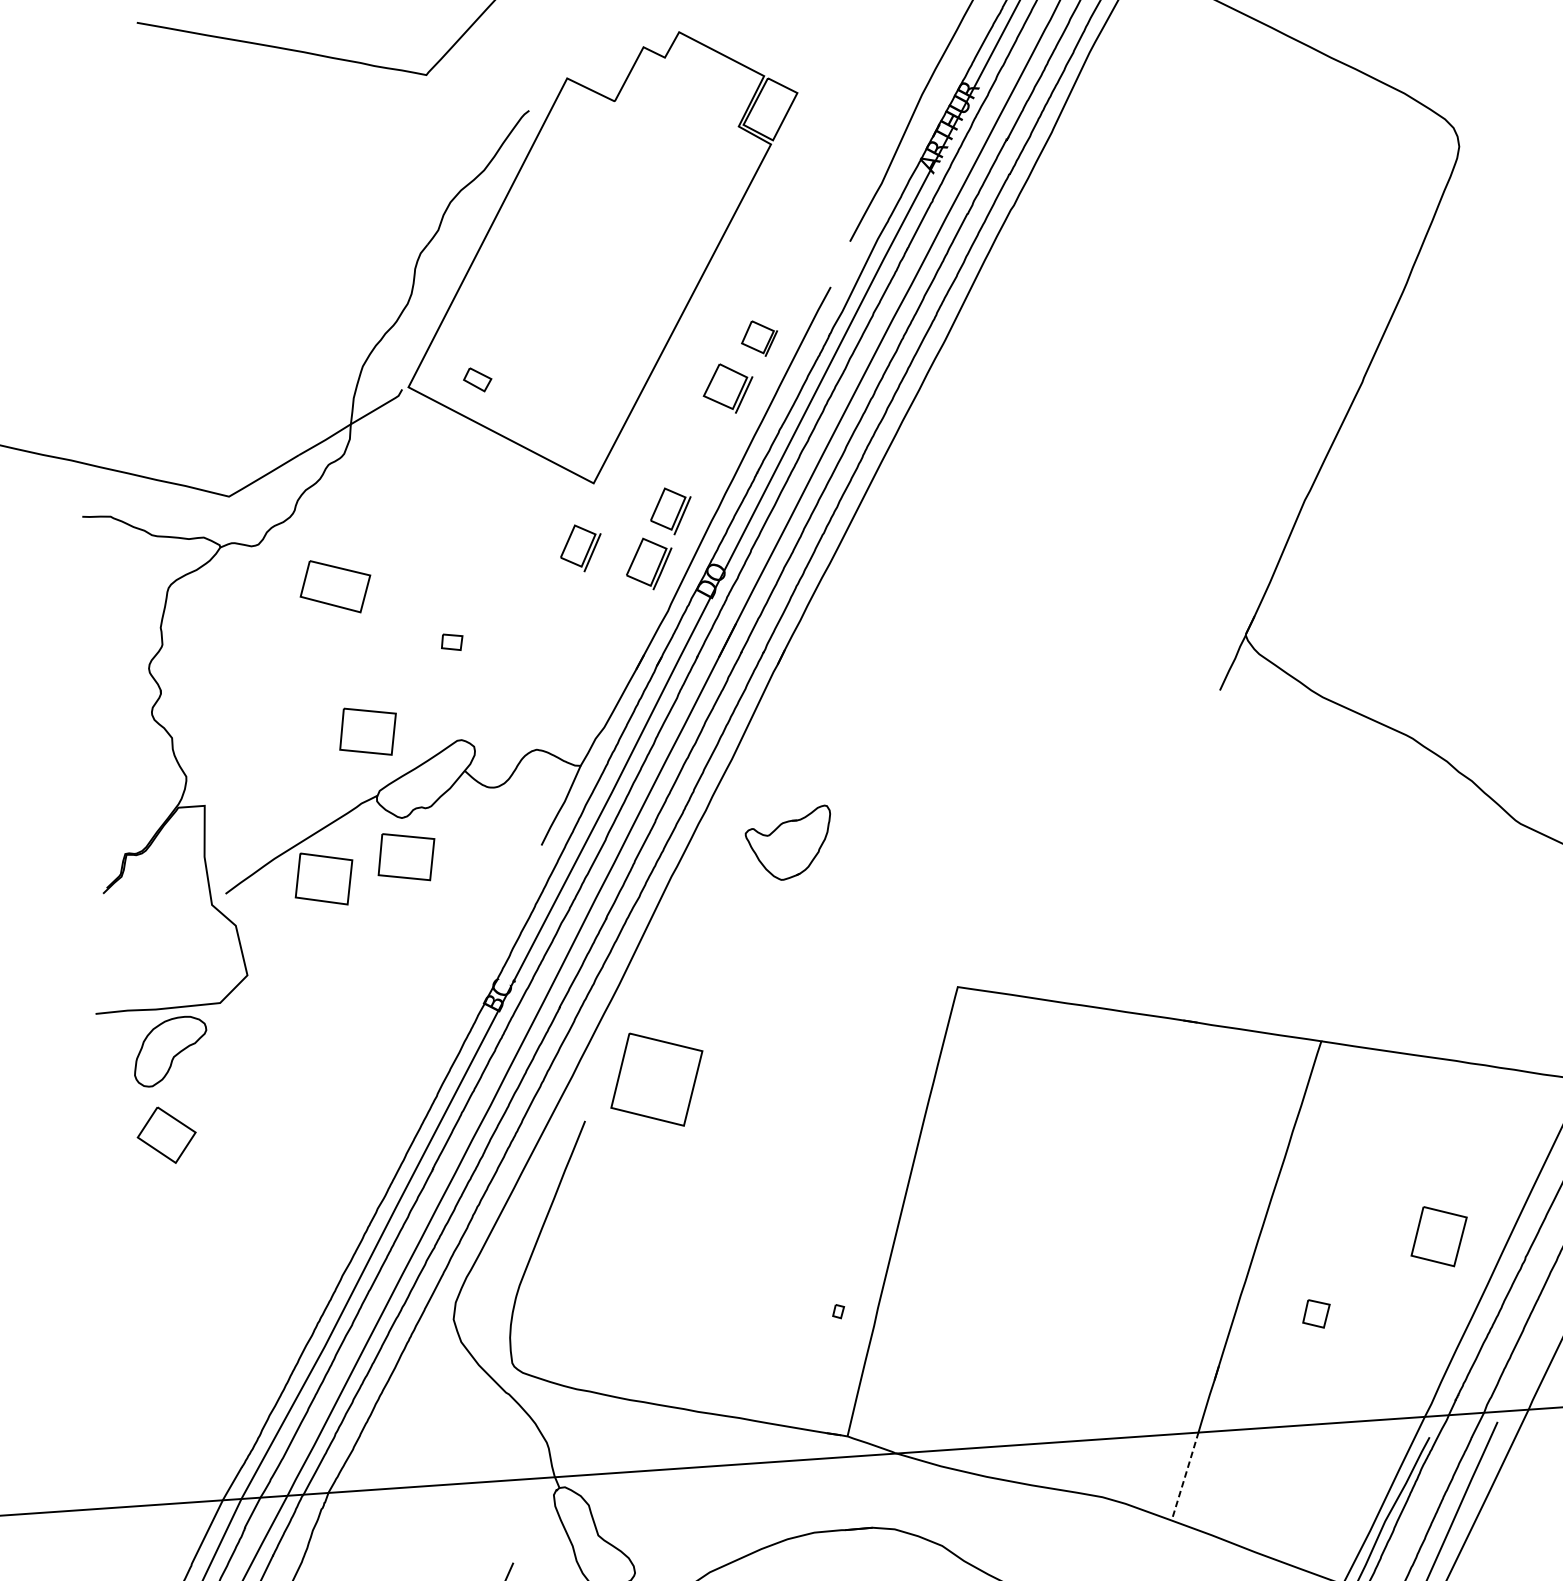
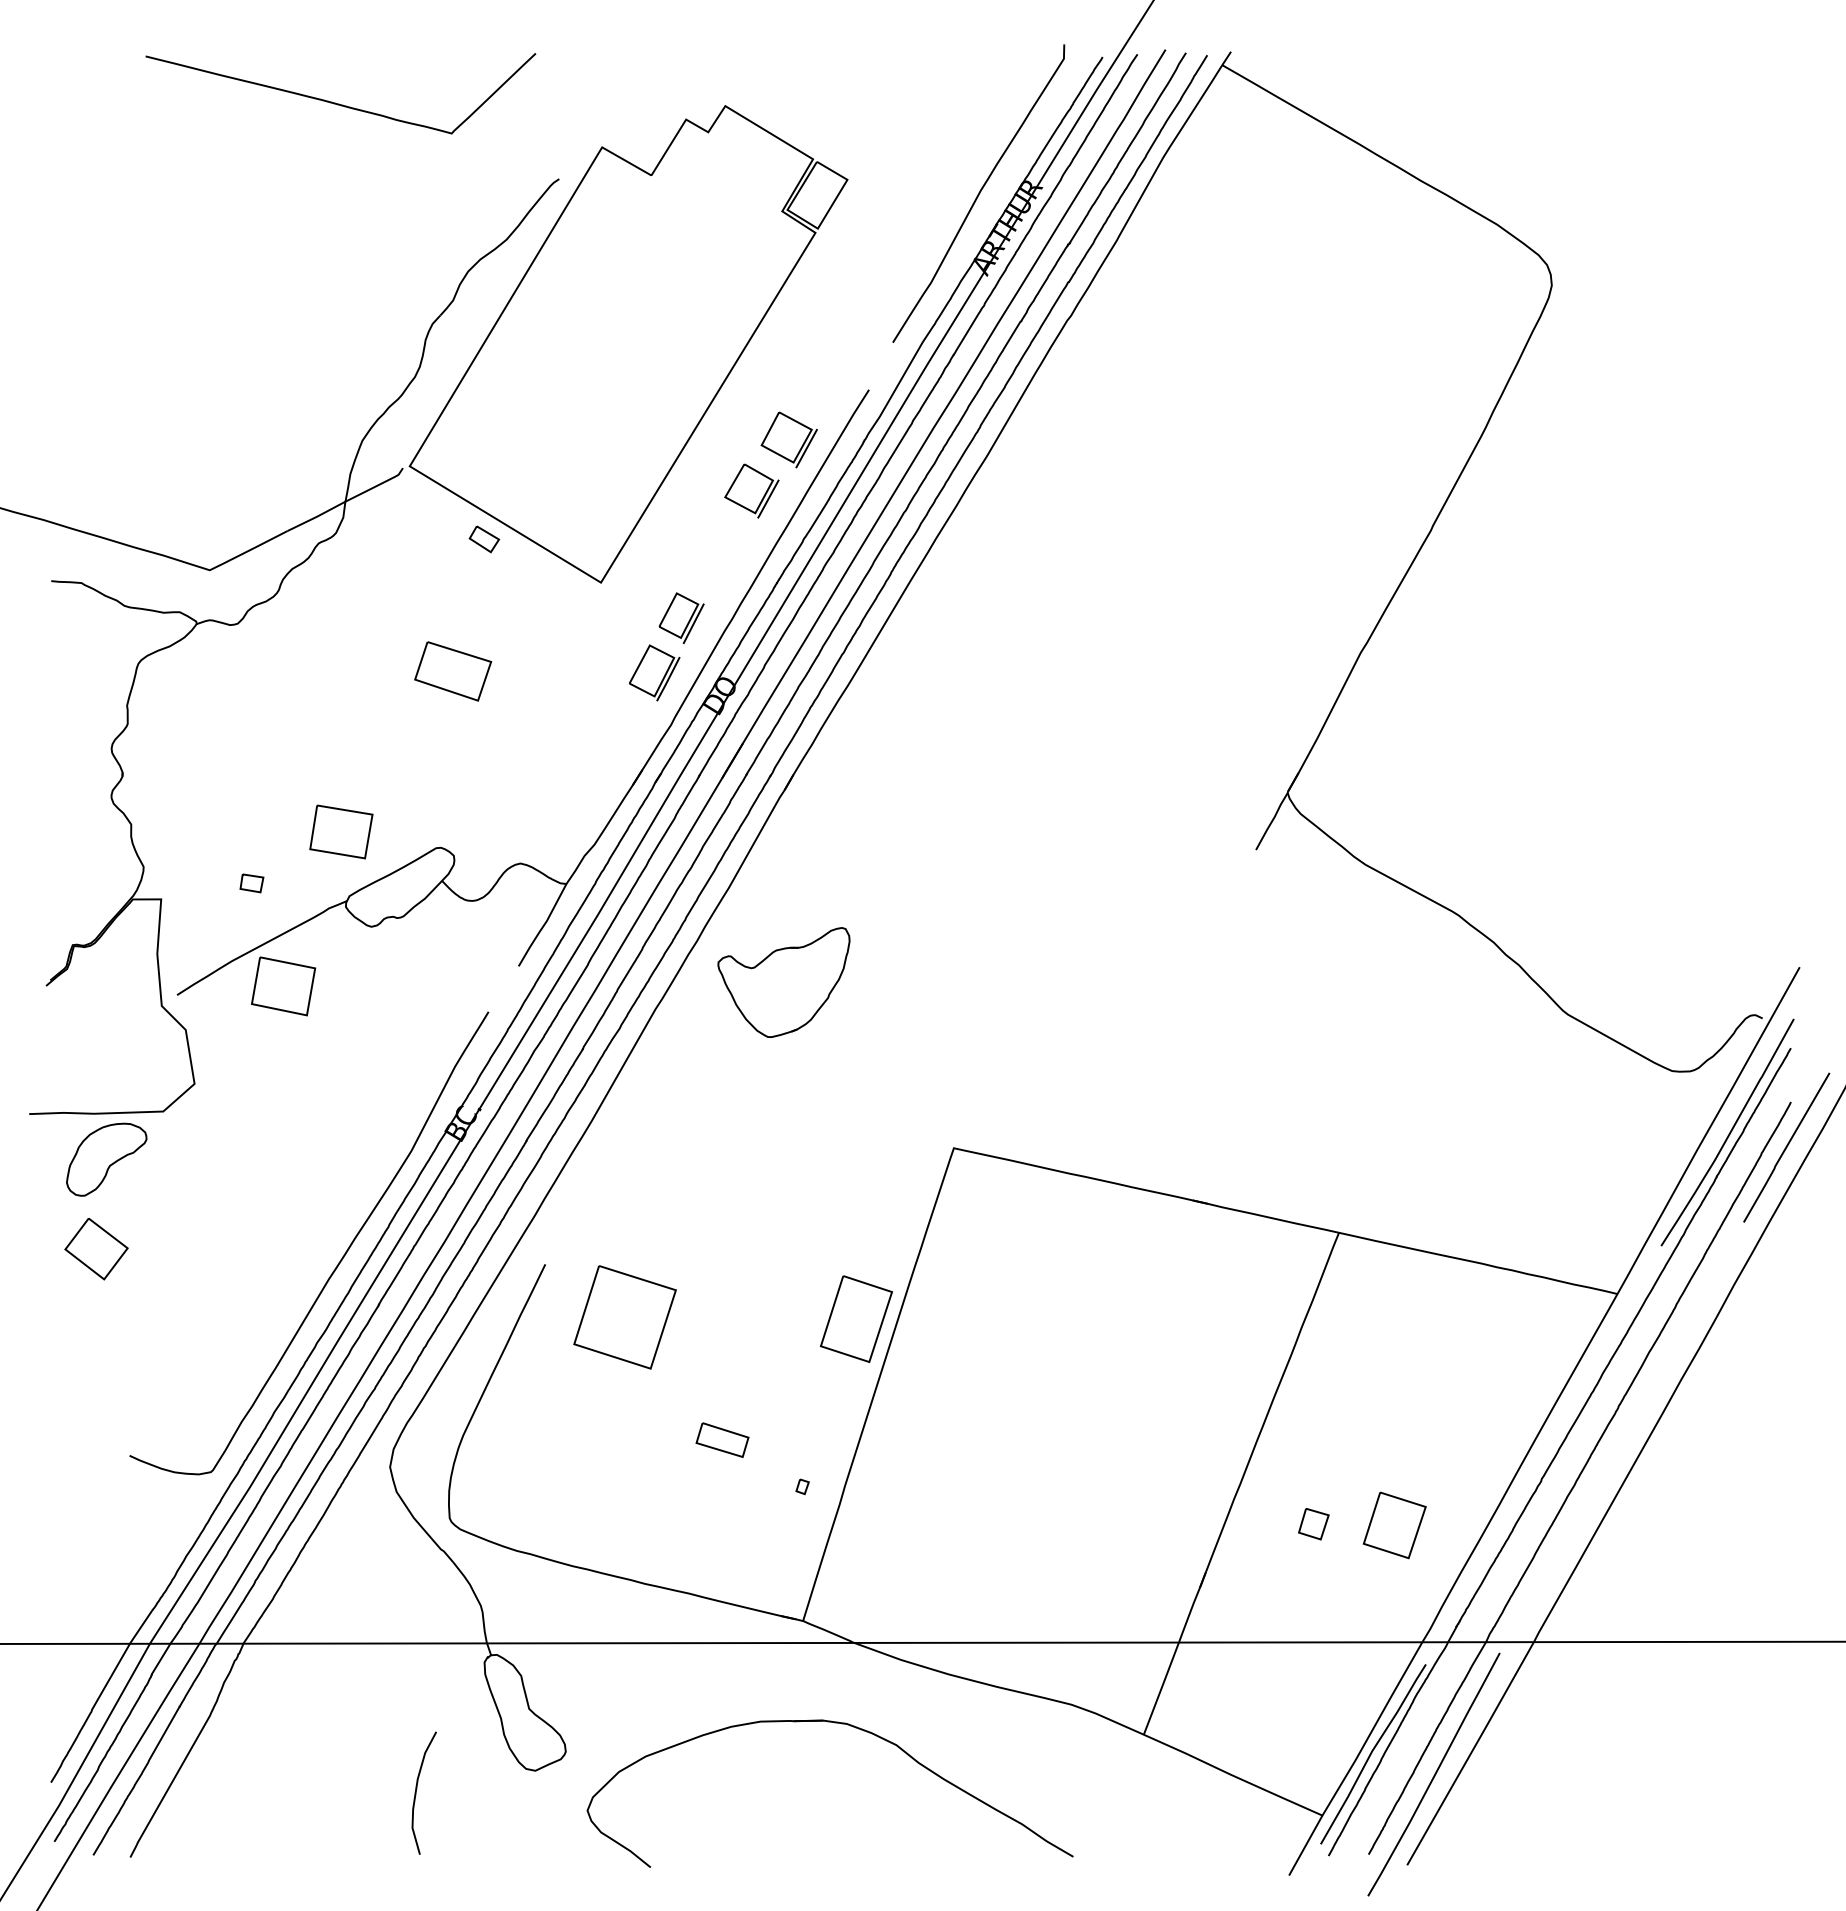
part: (759, 338) -> (788, 439), size x1.43
part: (477, 379) -> (484, 539), moved
part: (580, 547) -> (582, 650), removed
part: (335, 586) -> (453, 671), moved
part: (451, 642) -> (251, 883), moved
part: (788, 843) -> (783, 982), size x1.43
part: (406, 856) -> (373, 968), removed
part: (656, 1079) -> (624, 1317), moved
curve: (392, 1132) -> (338, 1262), added
part: (878, 1151) -> (856, 1318), added
part: (1438, 1236) -> (1394, 1525), moved
part: (761, 1272) -> (722, 1439), added
line: (1185, 1476) -> (1161, 1688), dashed -> solid

